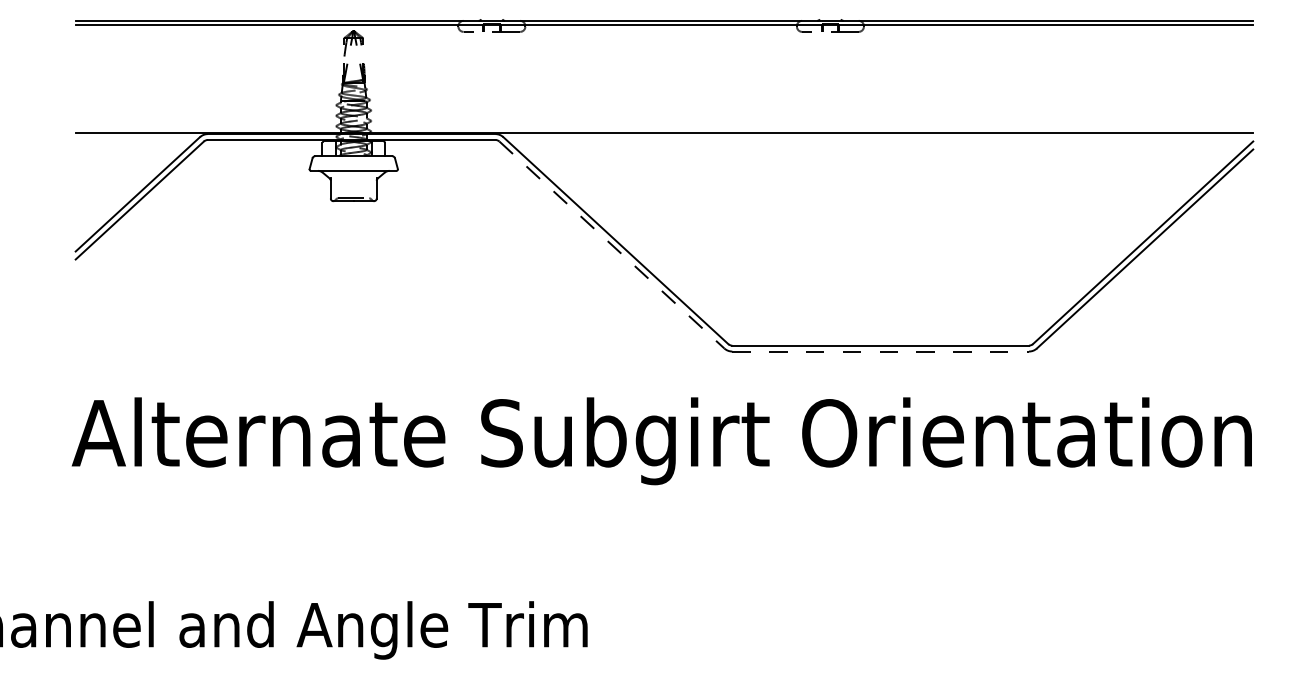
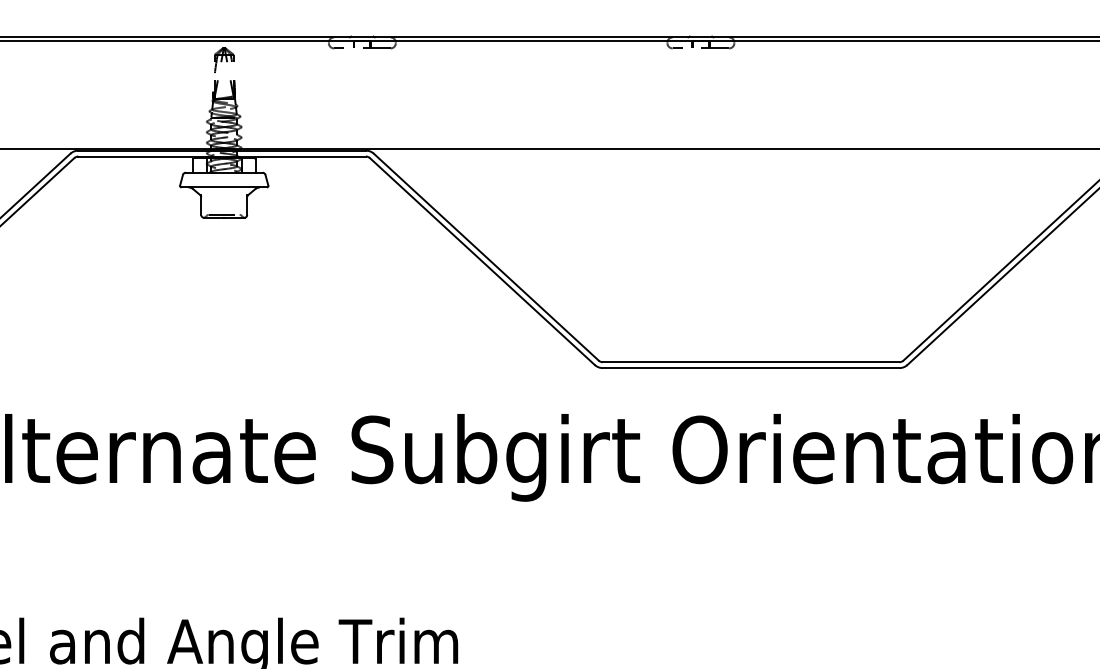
line: (611, 244) -> (481, 261), dashed -> solid
line: (881, 351) -> (751, 368), dashed -> solid

